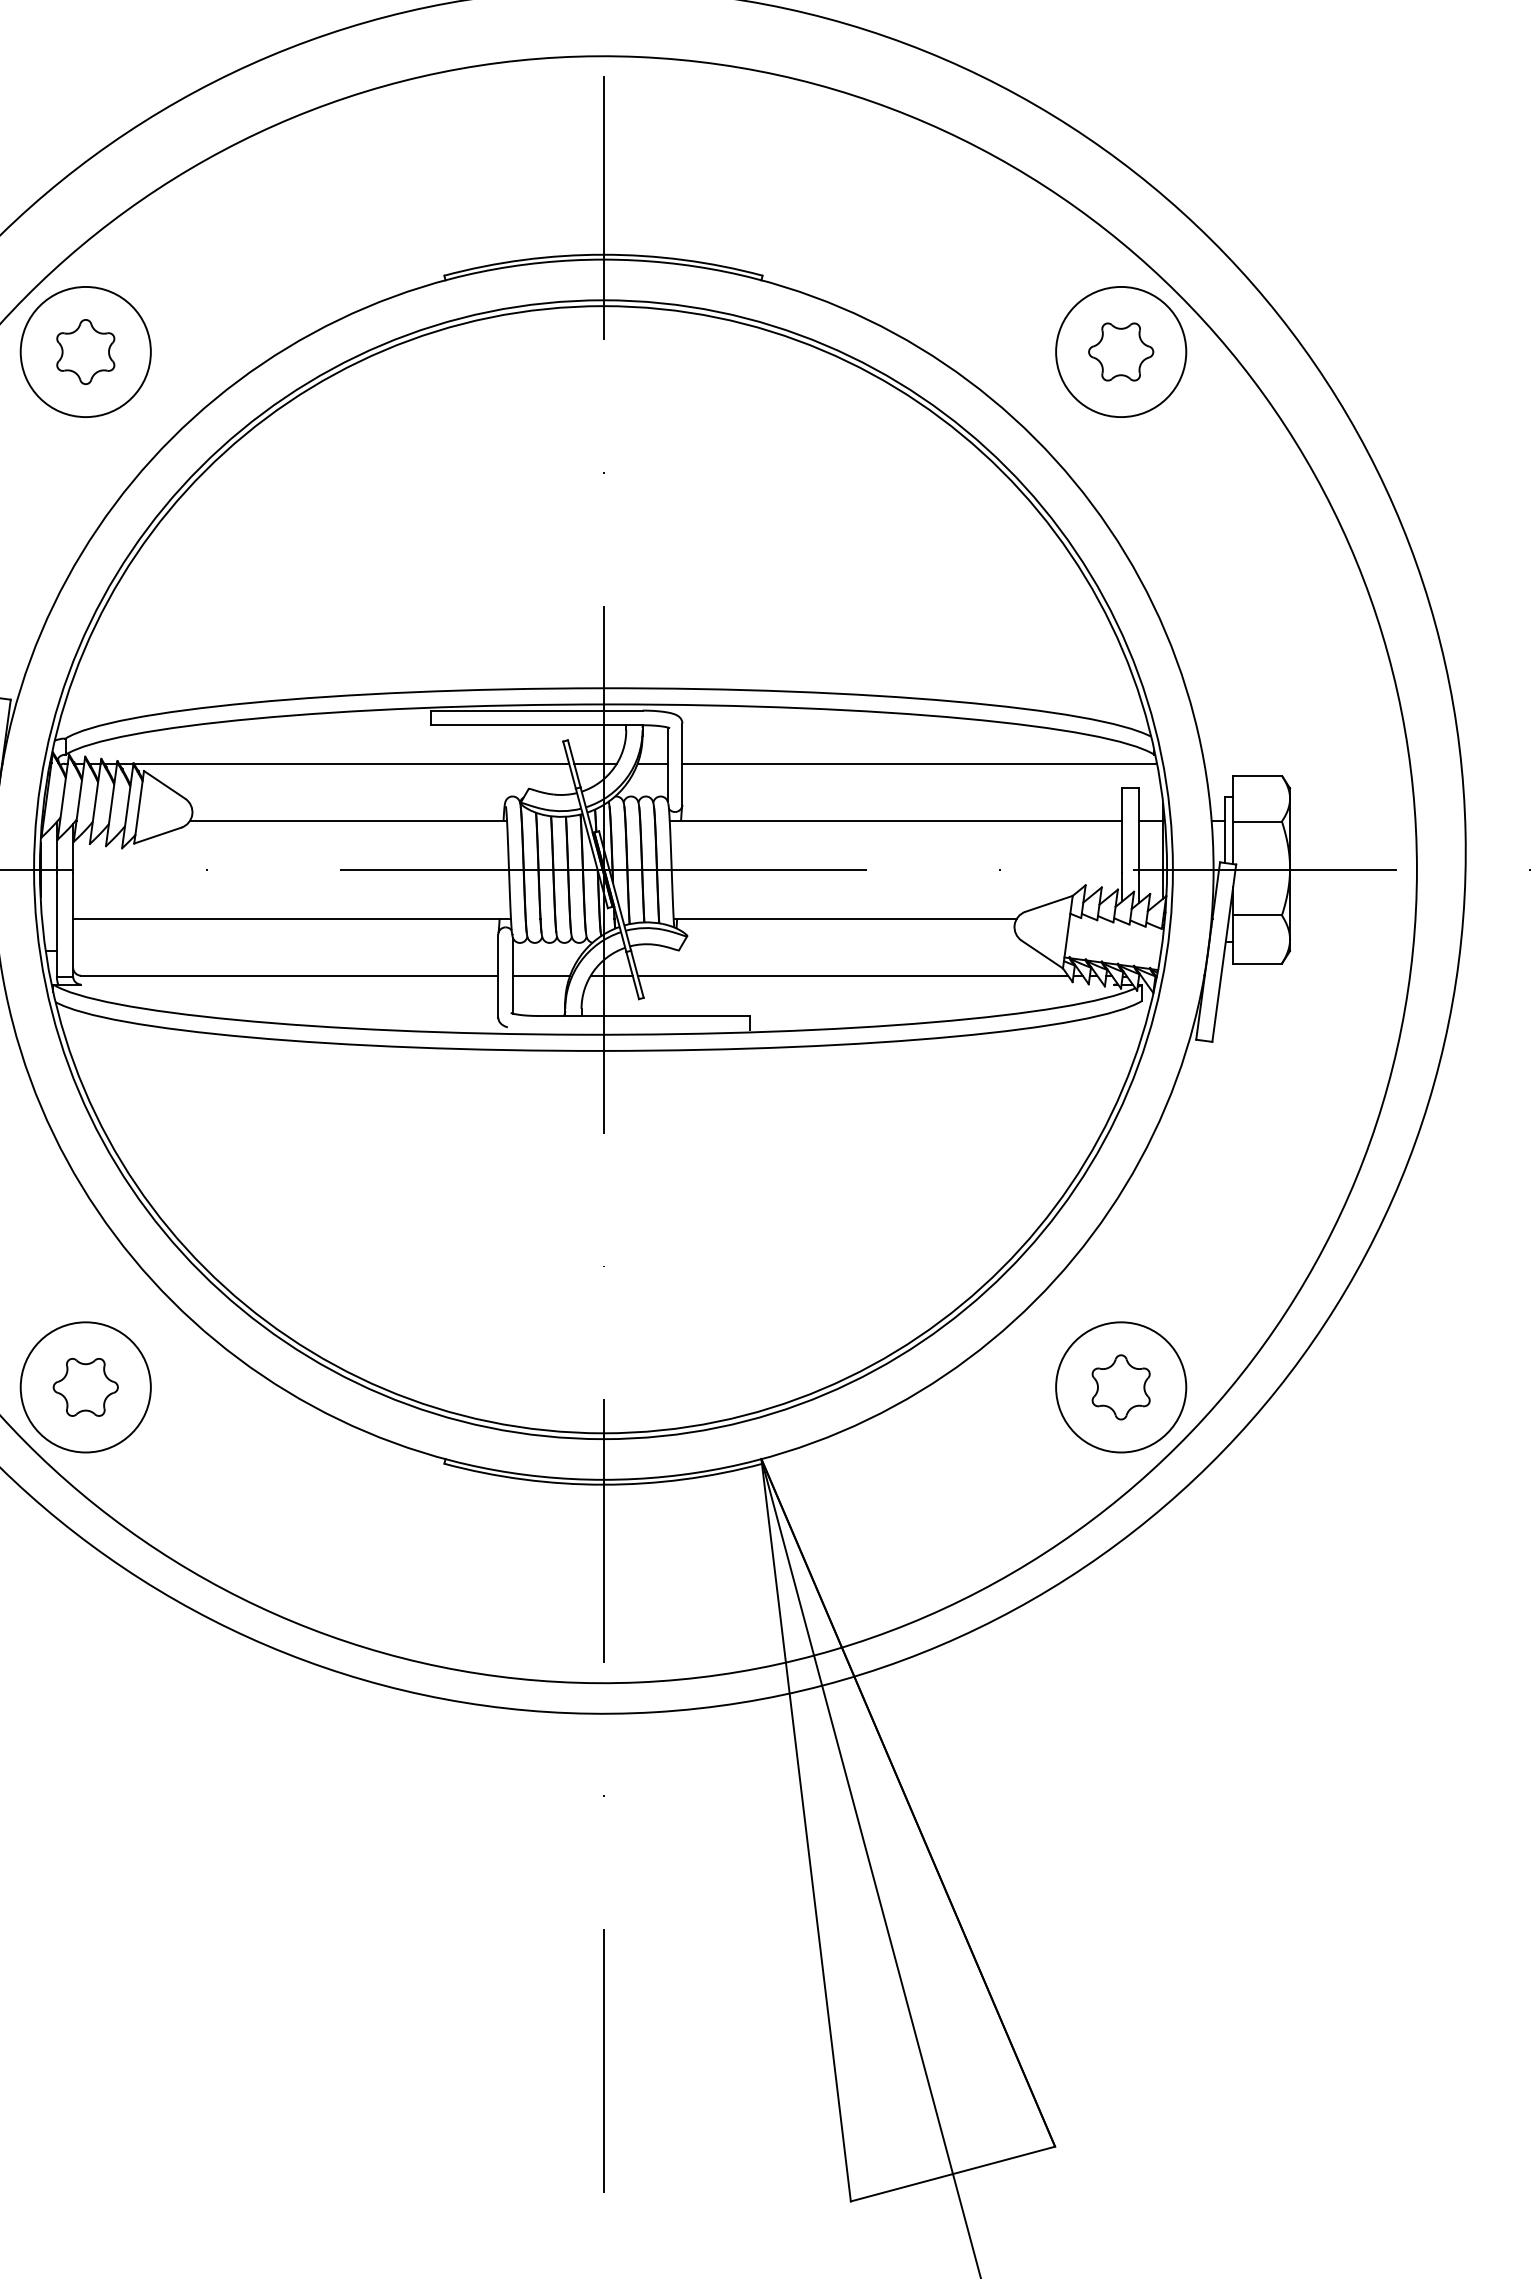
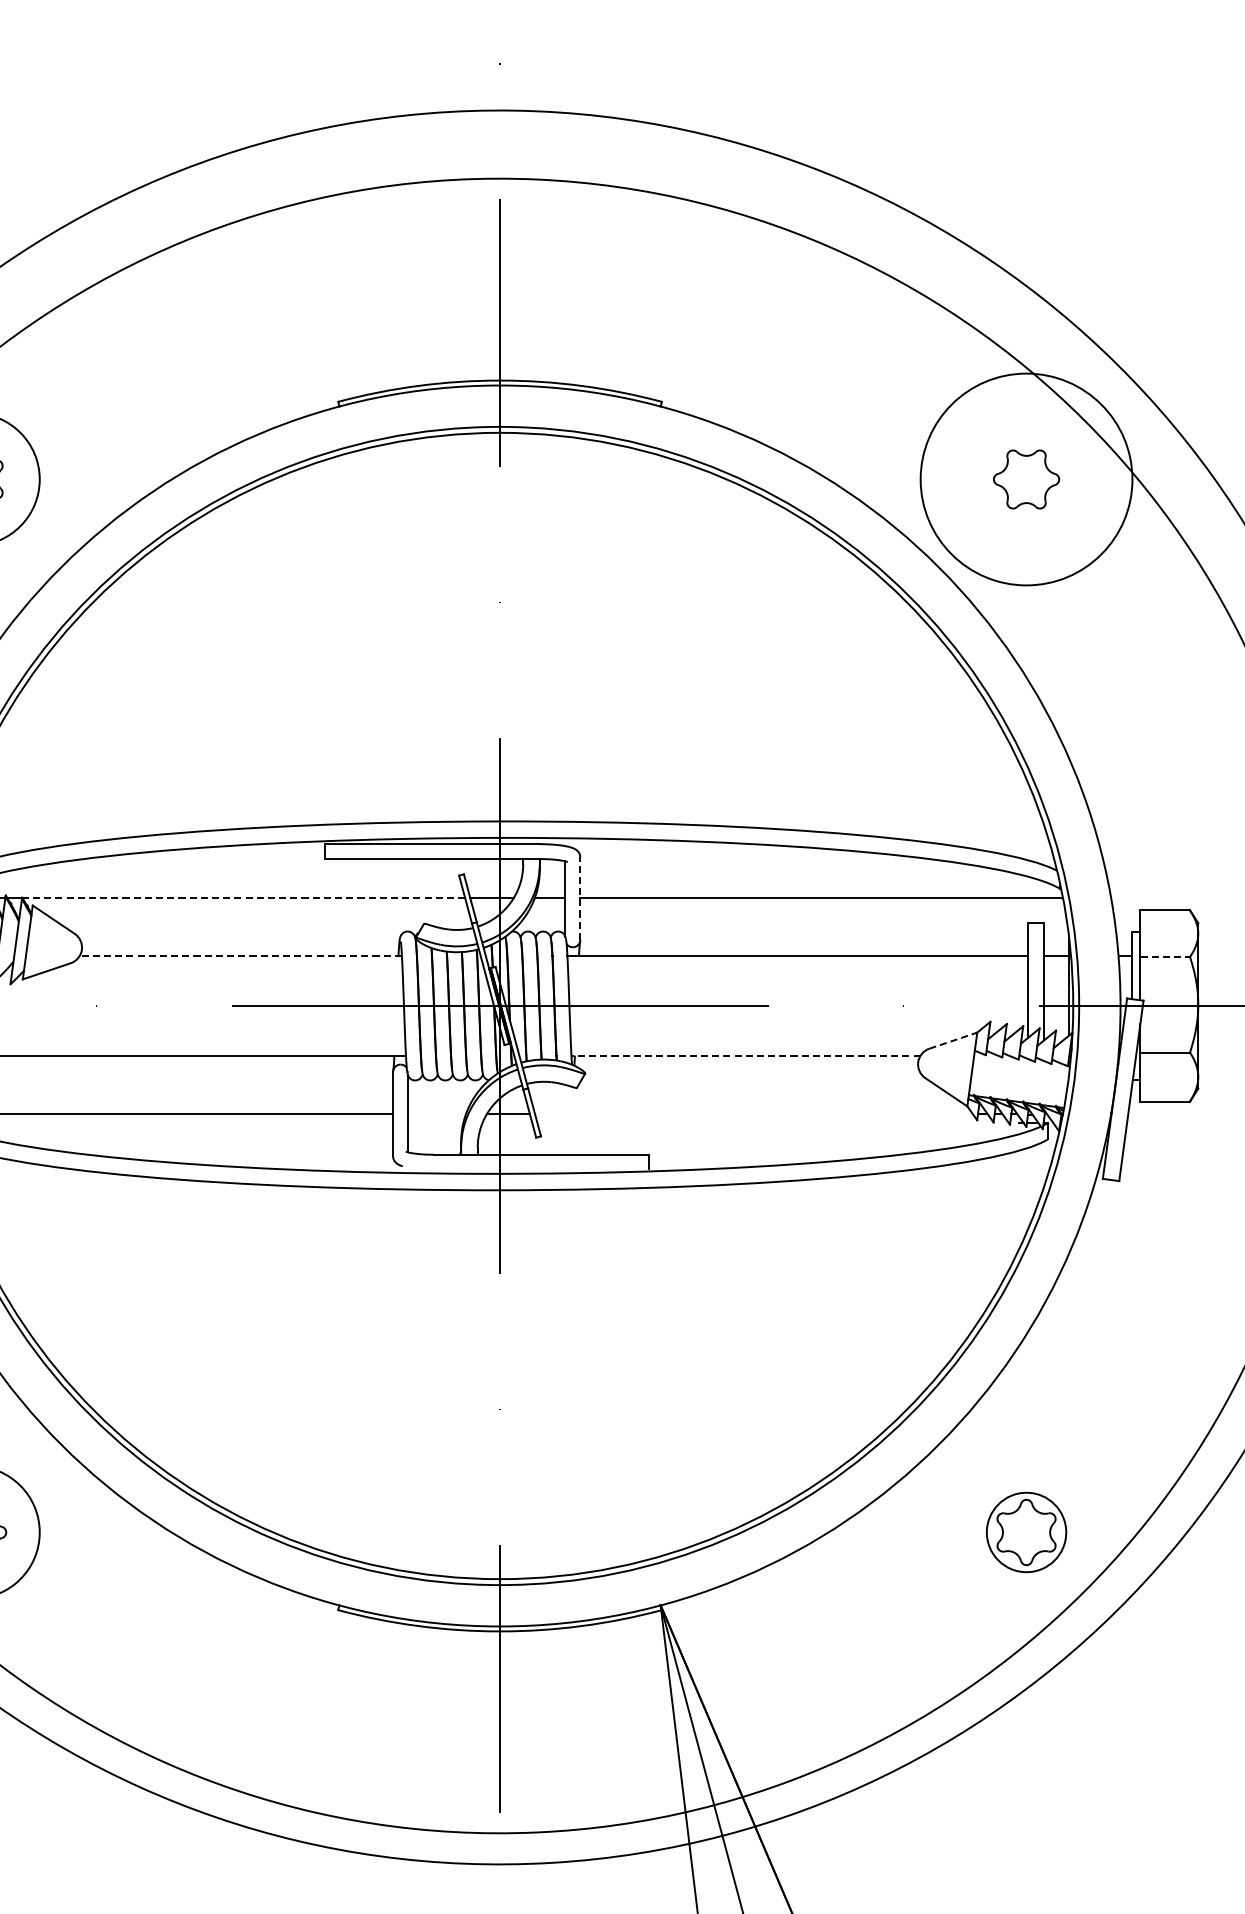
circle: (1121, 351) -> (1026, 478), size x1.6
line: (351, 763) -> (243, 897), solid -> dashed
line: (682, 764) -> (580, 898), solid -> dashed
line: (348, 820) -> (240, 955), solid -> dashed
line: (1258, 821) -> (1166, 956), solid -> dashed
line: (1049, 903) -> (953, 1040), solid -> dashed
line: (845, 918) -> (746, 1055), solid -> dashed
line: (541, 975) -> (437, 1113), removed
line: (852, 975) -> (753, 1113), removed
circle: (1121, 1387) -> (1026, 1532), size x0.6

